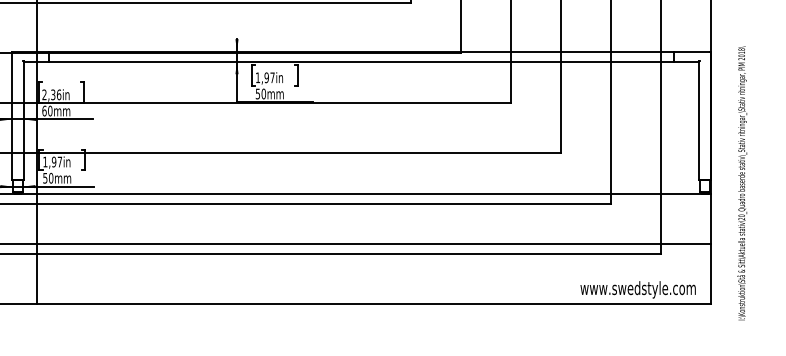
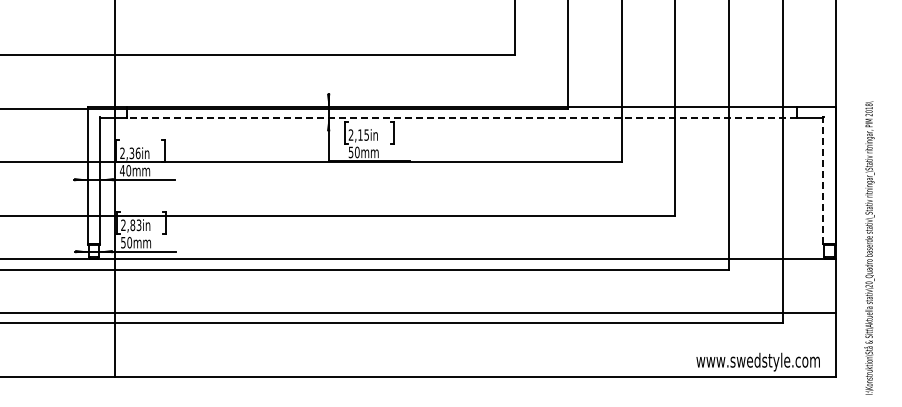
line: (361, 61) -> (461, 117), solid -> dashed
text: (264, 77) -> (358, 134), 1,97in -> 2,15in
text: (43, 110) -> (121, 170), 60mm -> 40mm
line: (699, 120) -> (823, 180), solid -> dashed
text: (52, 162) -> (131, 225), 1,97in -> 2,83in

